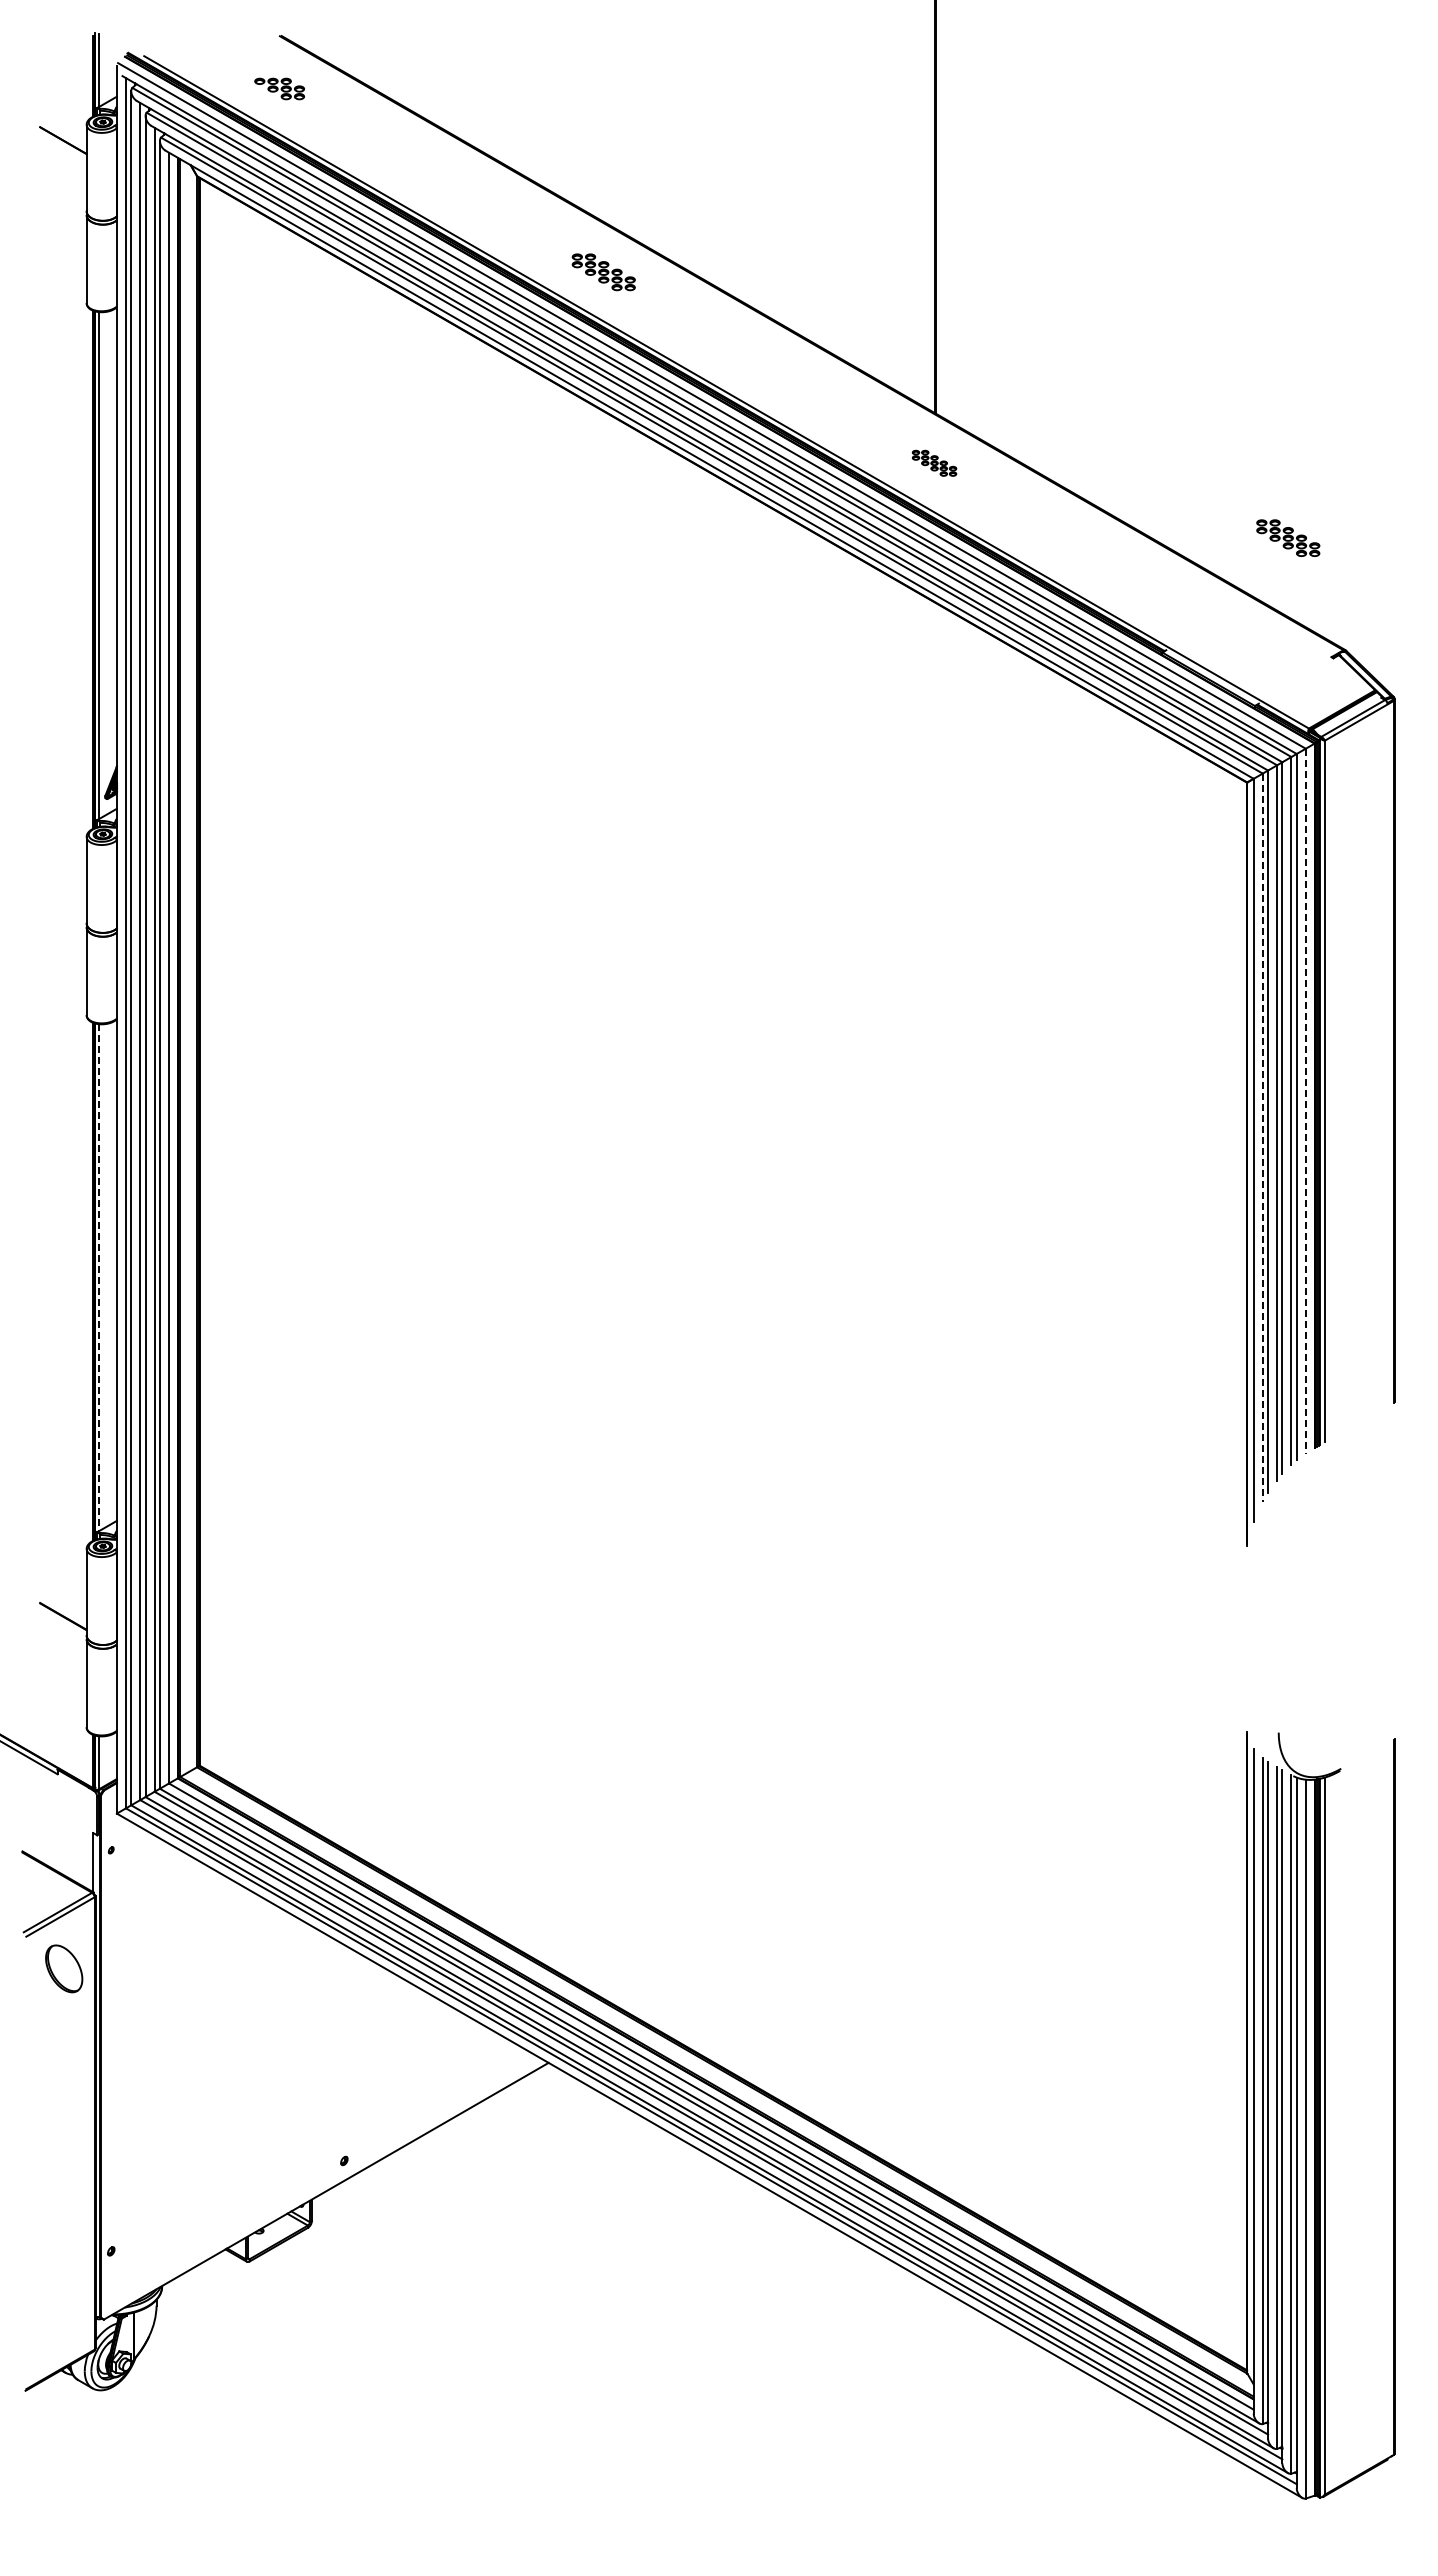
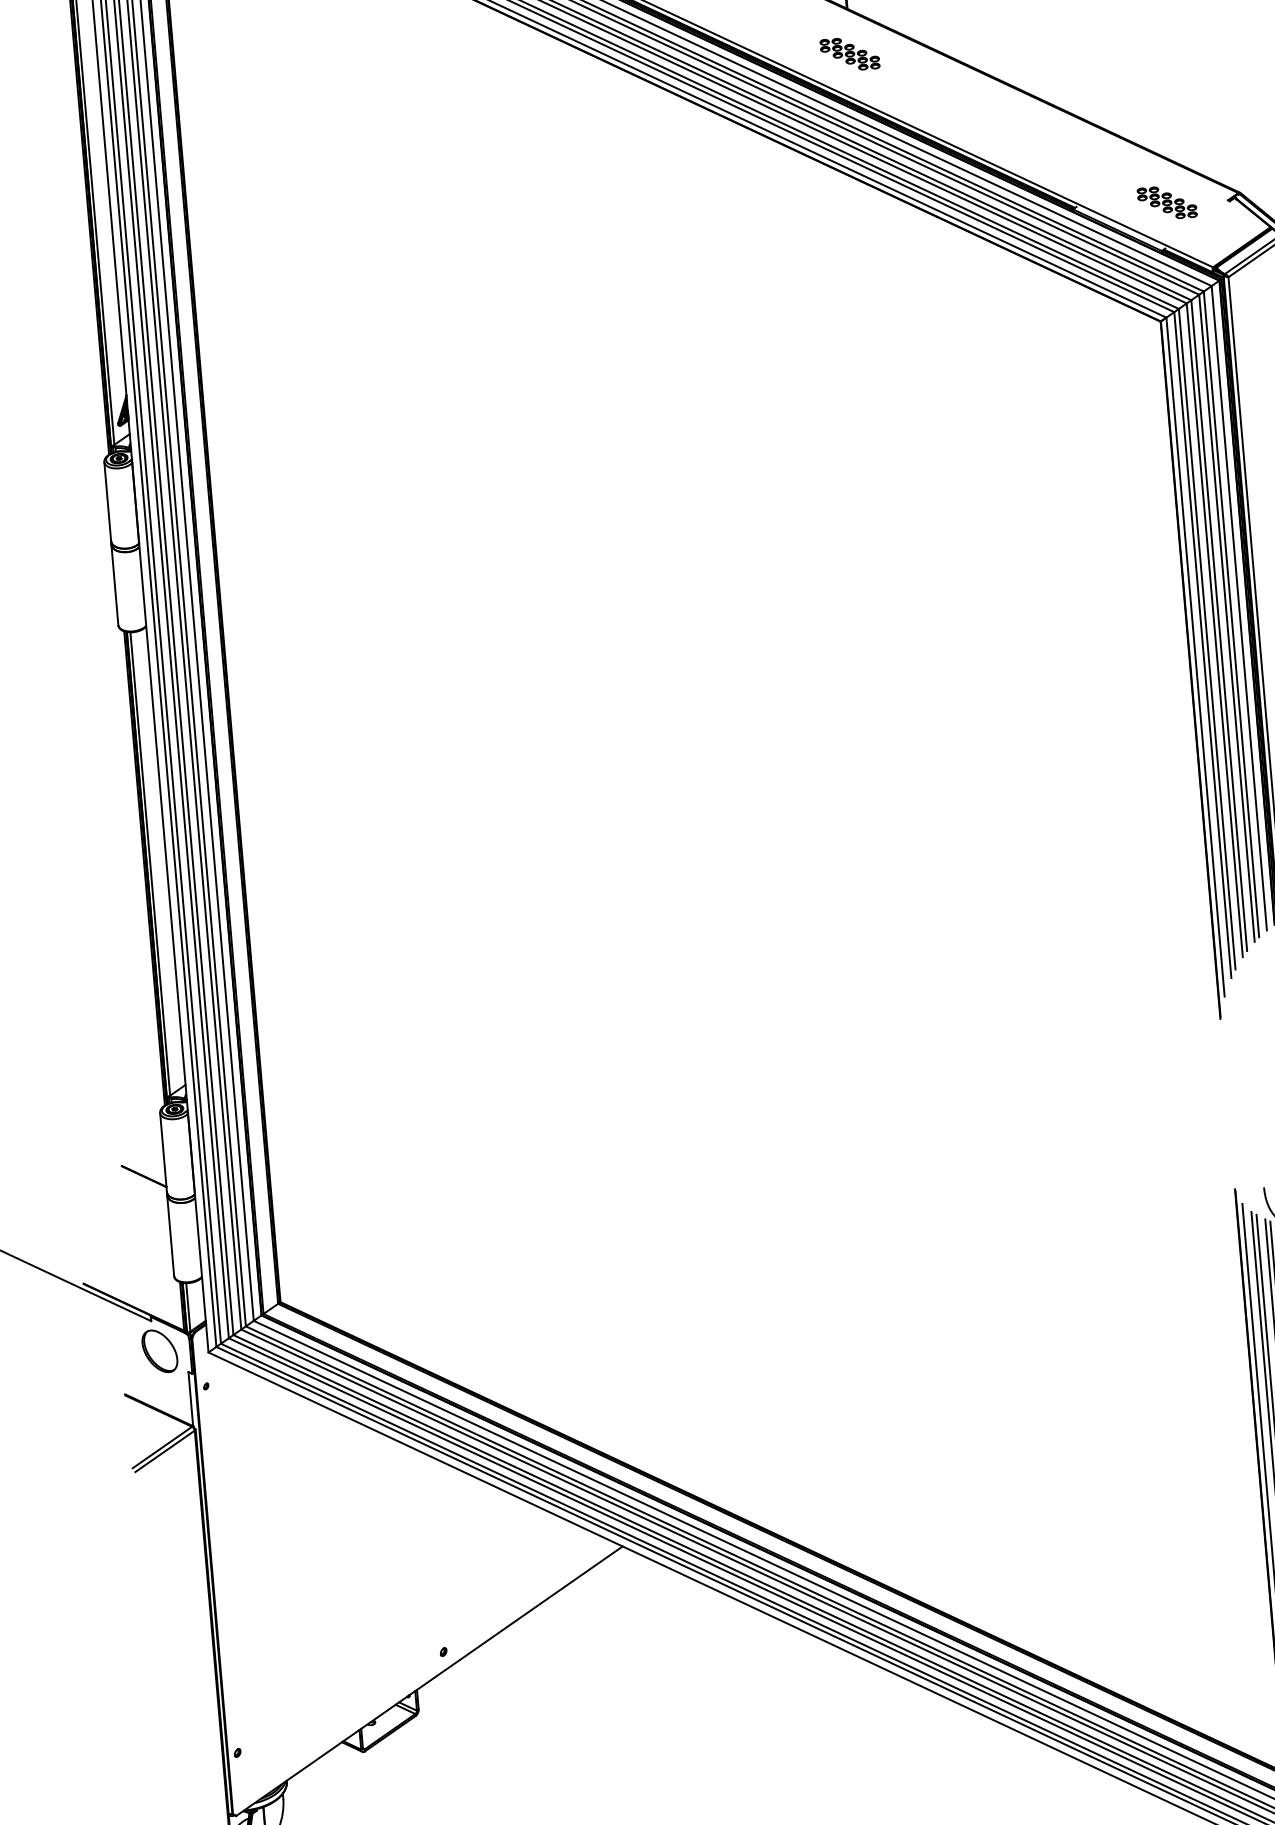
part: (934, 463) -> (849, 54), size x1.43
part: (1288, 537) -> (1167, 202), moved
line: (1305, 1101) -> (1239, 608), dashed -> solid
line: (1262, 1138) -> (1202, 645), dashed -> solid
line: (99, 1278) -> (150, 864), dashed -> solid
part: (64, 1968) -> (160, 1350), moved

